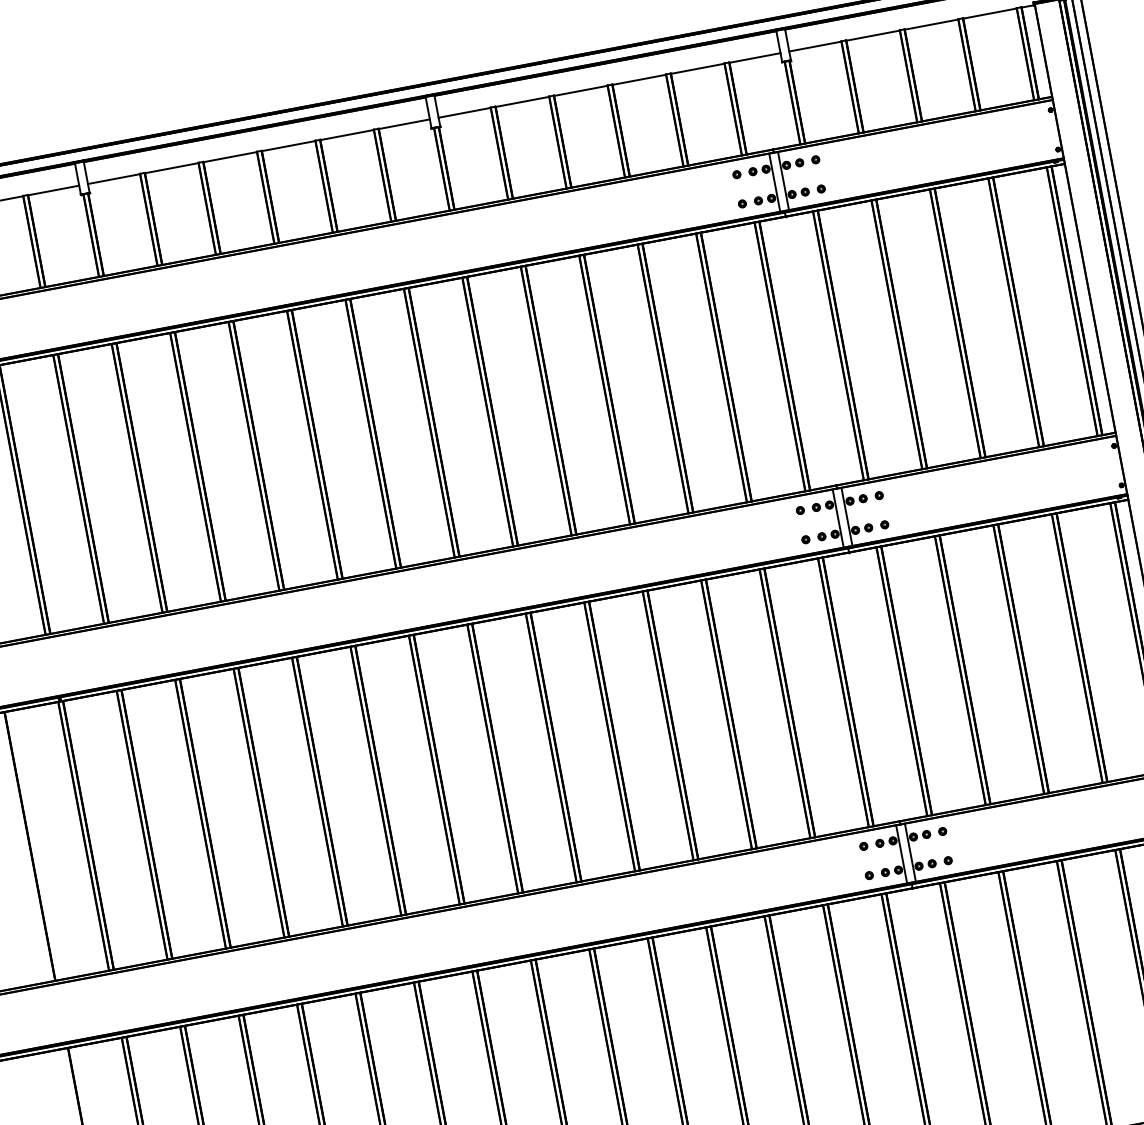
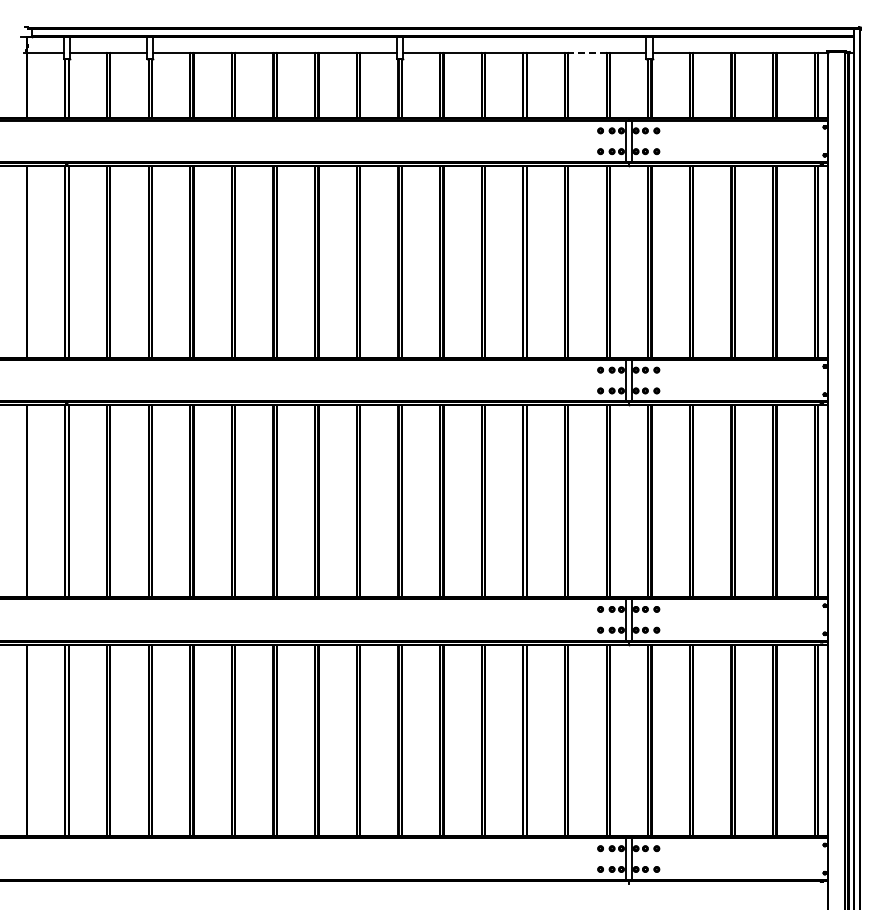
line: (697, 68) -> (587, 52), solid -> dashed

